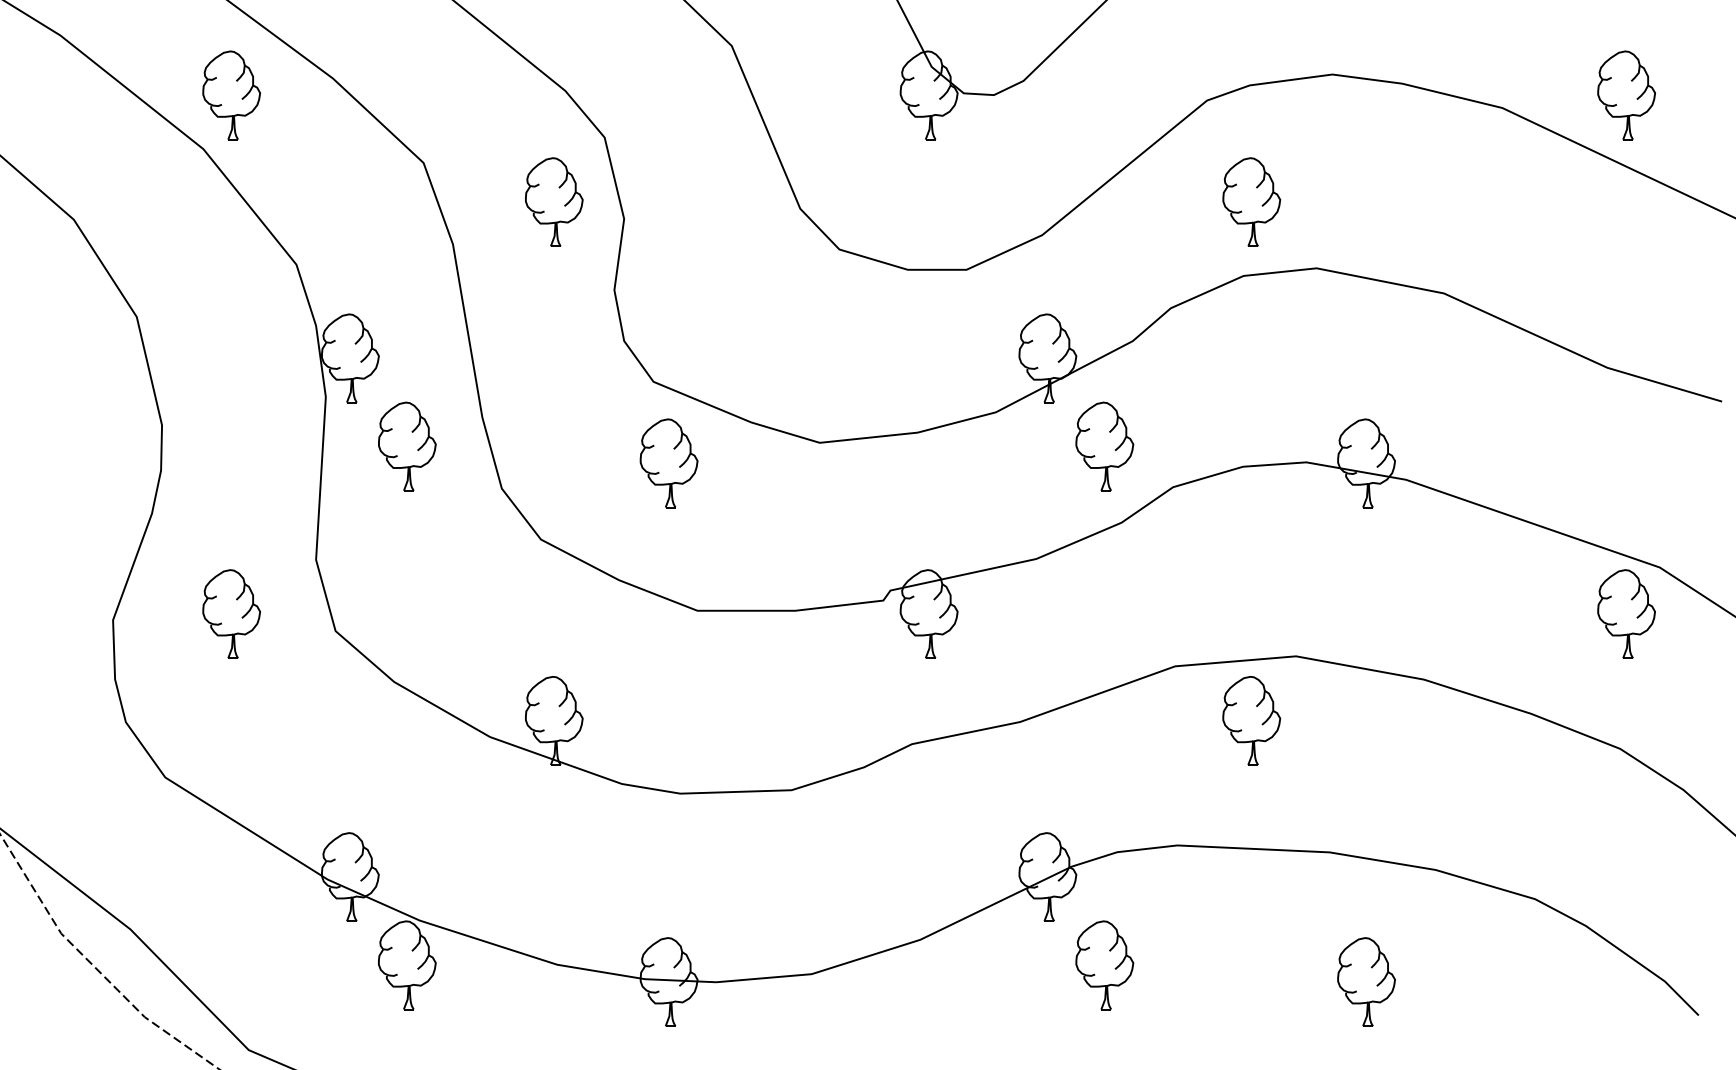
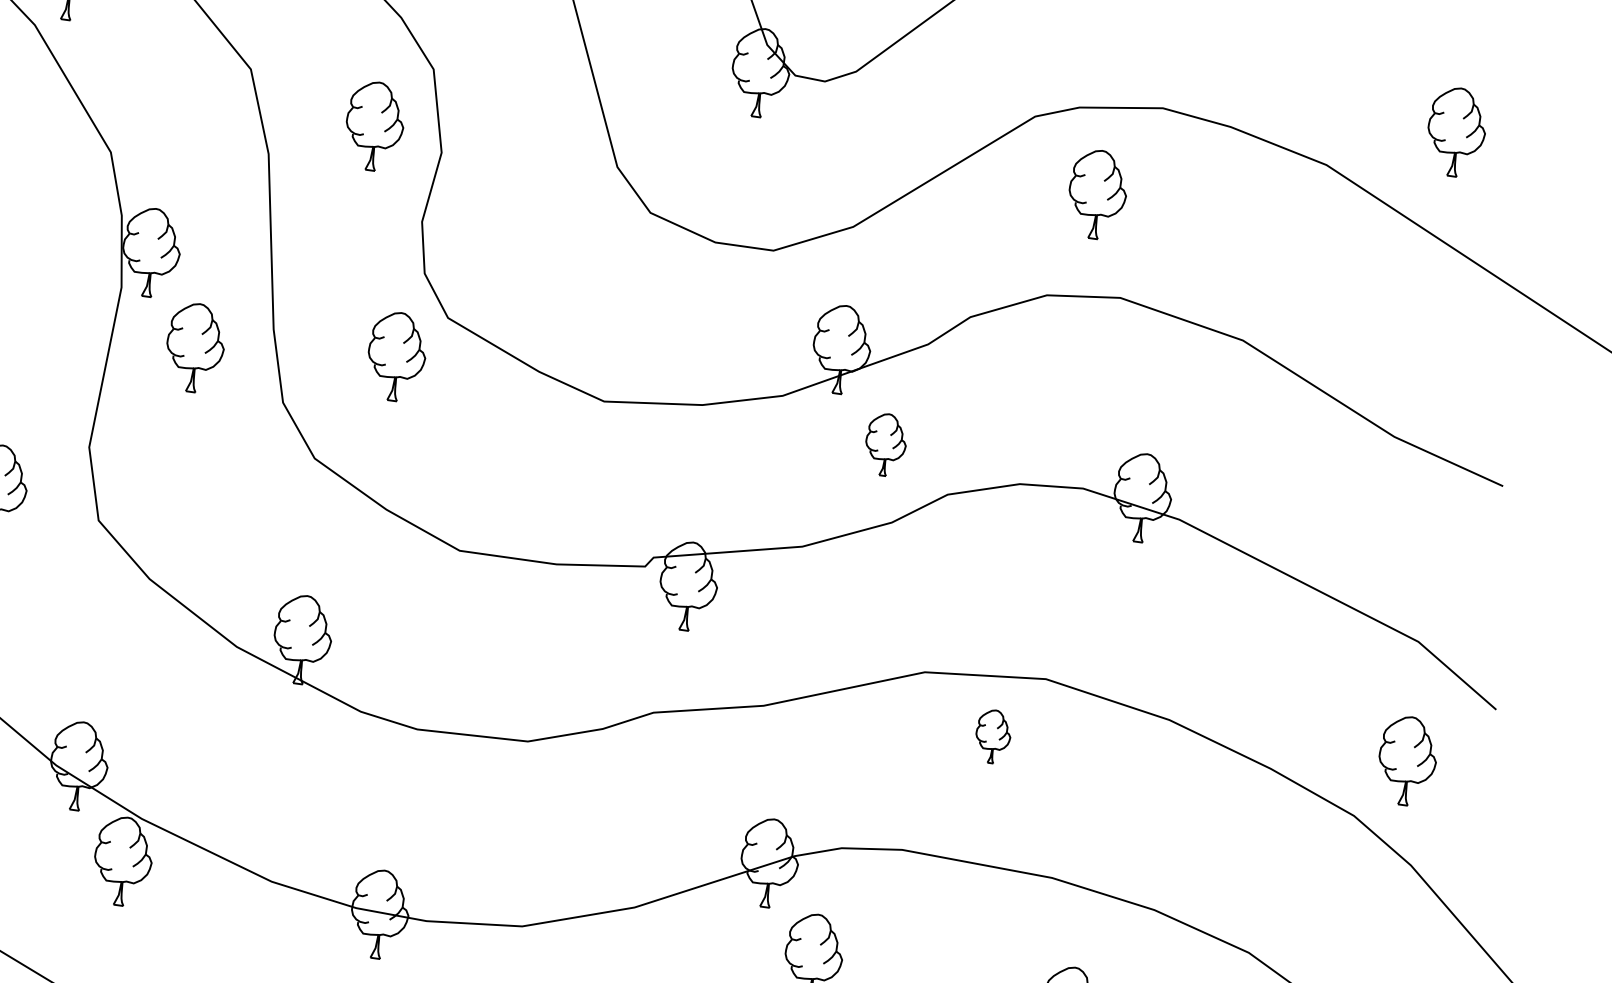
part: (1626, 95) -> (1456, 132), moved
part: (1251, 201) -> (1097, 193), moved
part: (1104, 446) -> (885, 444), size x0.7
part: (668, 463) -> (396, 356), moved
part: (1626, 613) -> (1407, 760), moved
part: (1251, 720) -> (992, 736), size x0.6

